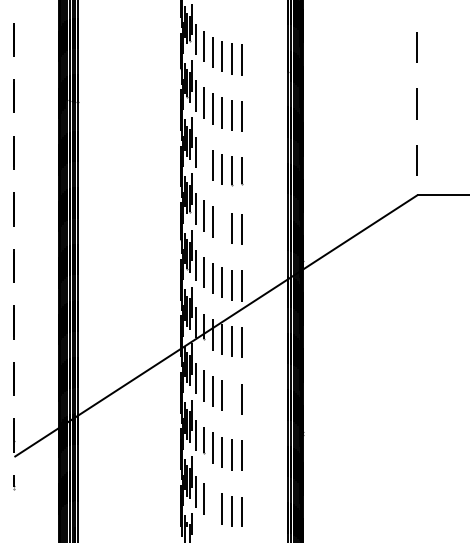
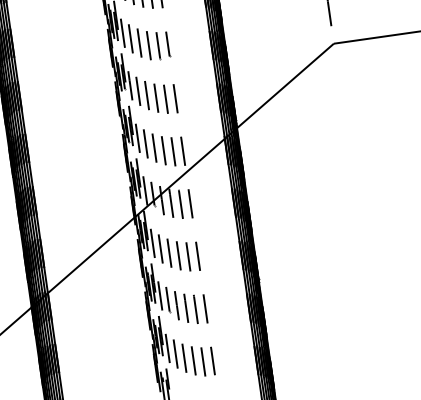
line: (203, 159) -> (130, 38), added
line: (221, 225) -> (155, 97), added
line: (231, 398) -> (188, 257), added
line: (212, 504) -> (184, 358), added

